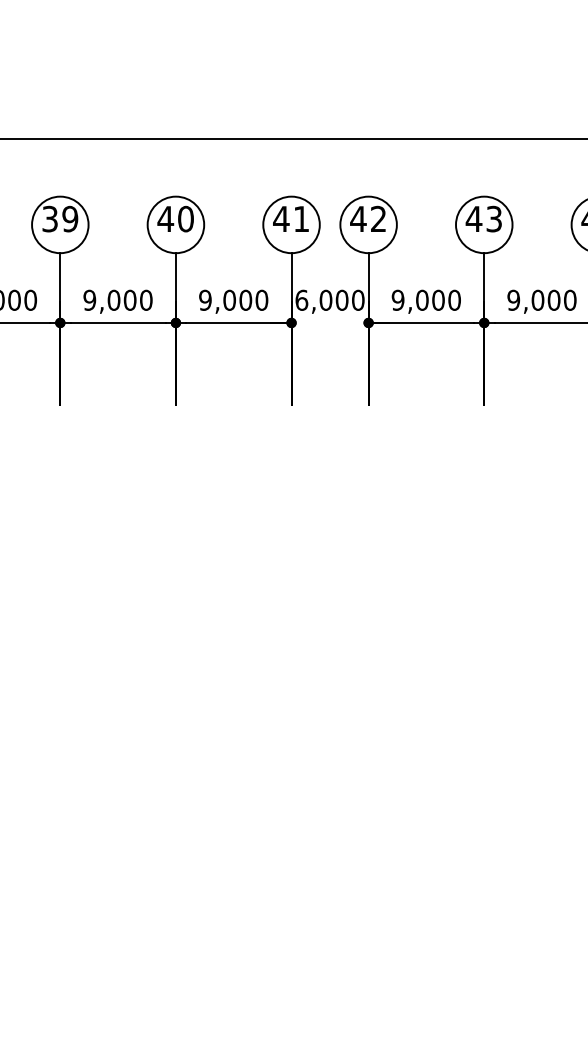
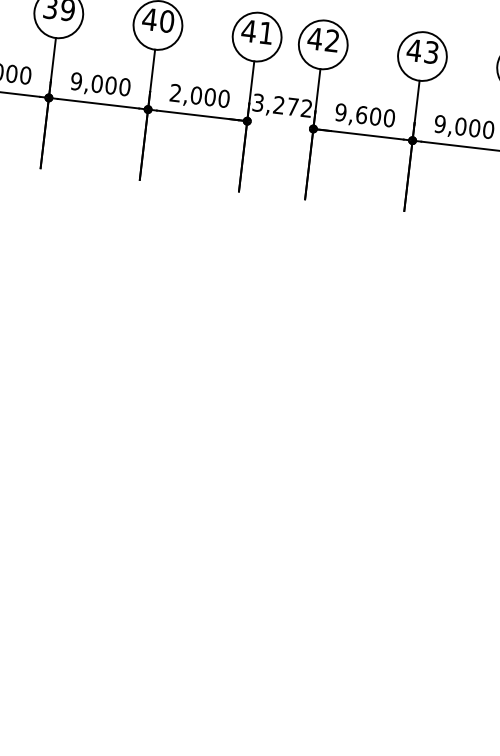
text: (205, 299) -> (175, 92), 9,000 -> 2,000
text: (329, 299) -> (282, 104), 6,000 -> 3,272
text: (422, 299) -> (361, 114), 9,000 -> 9,600

